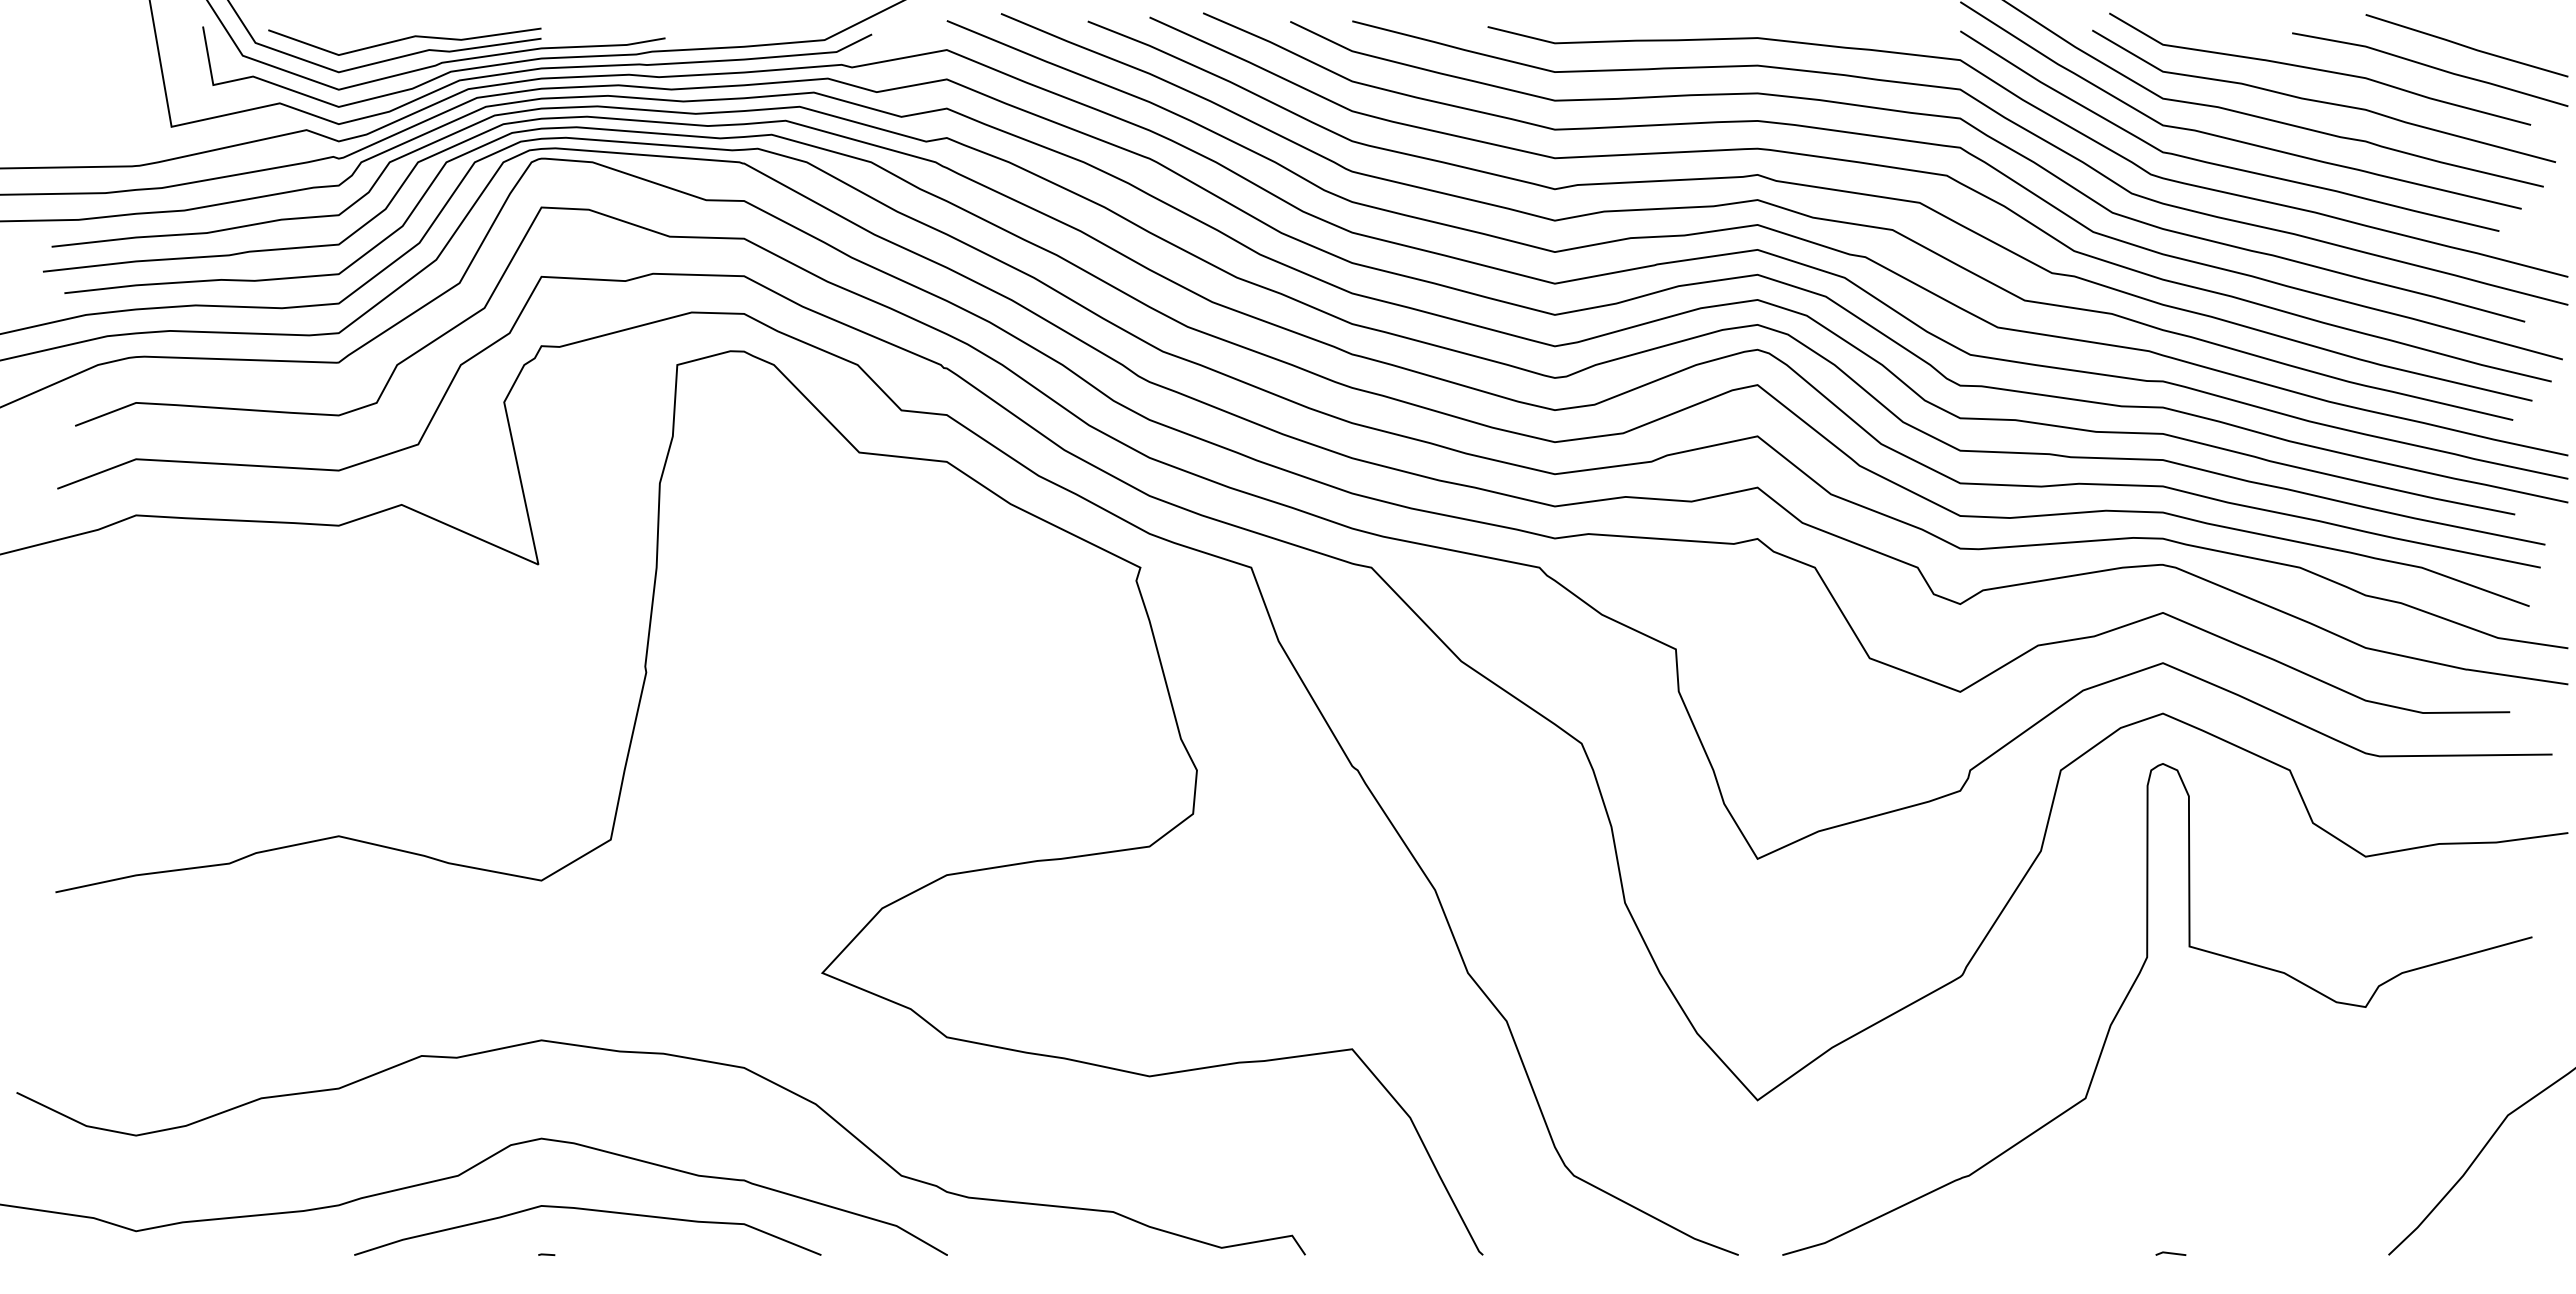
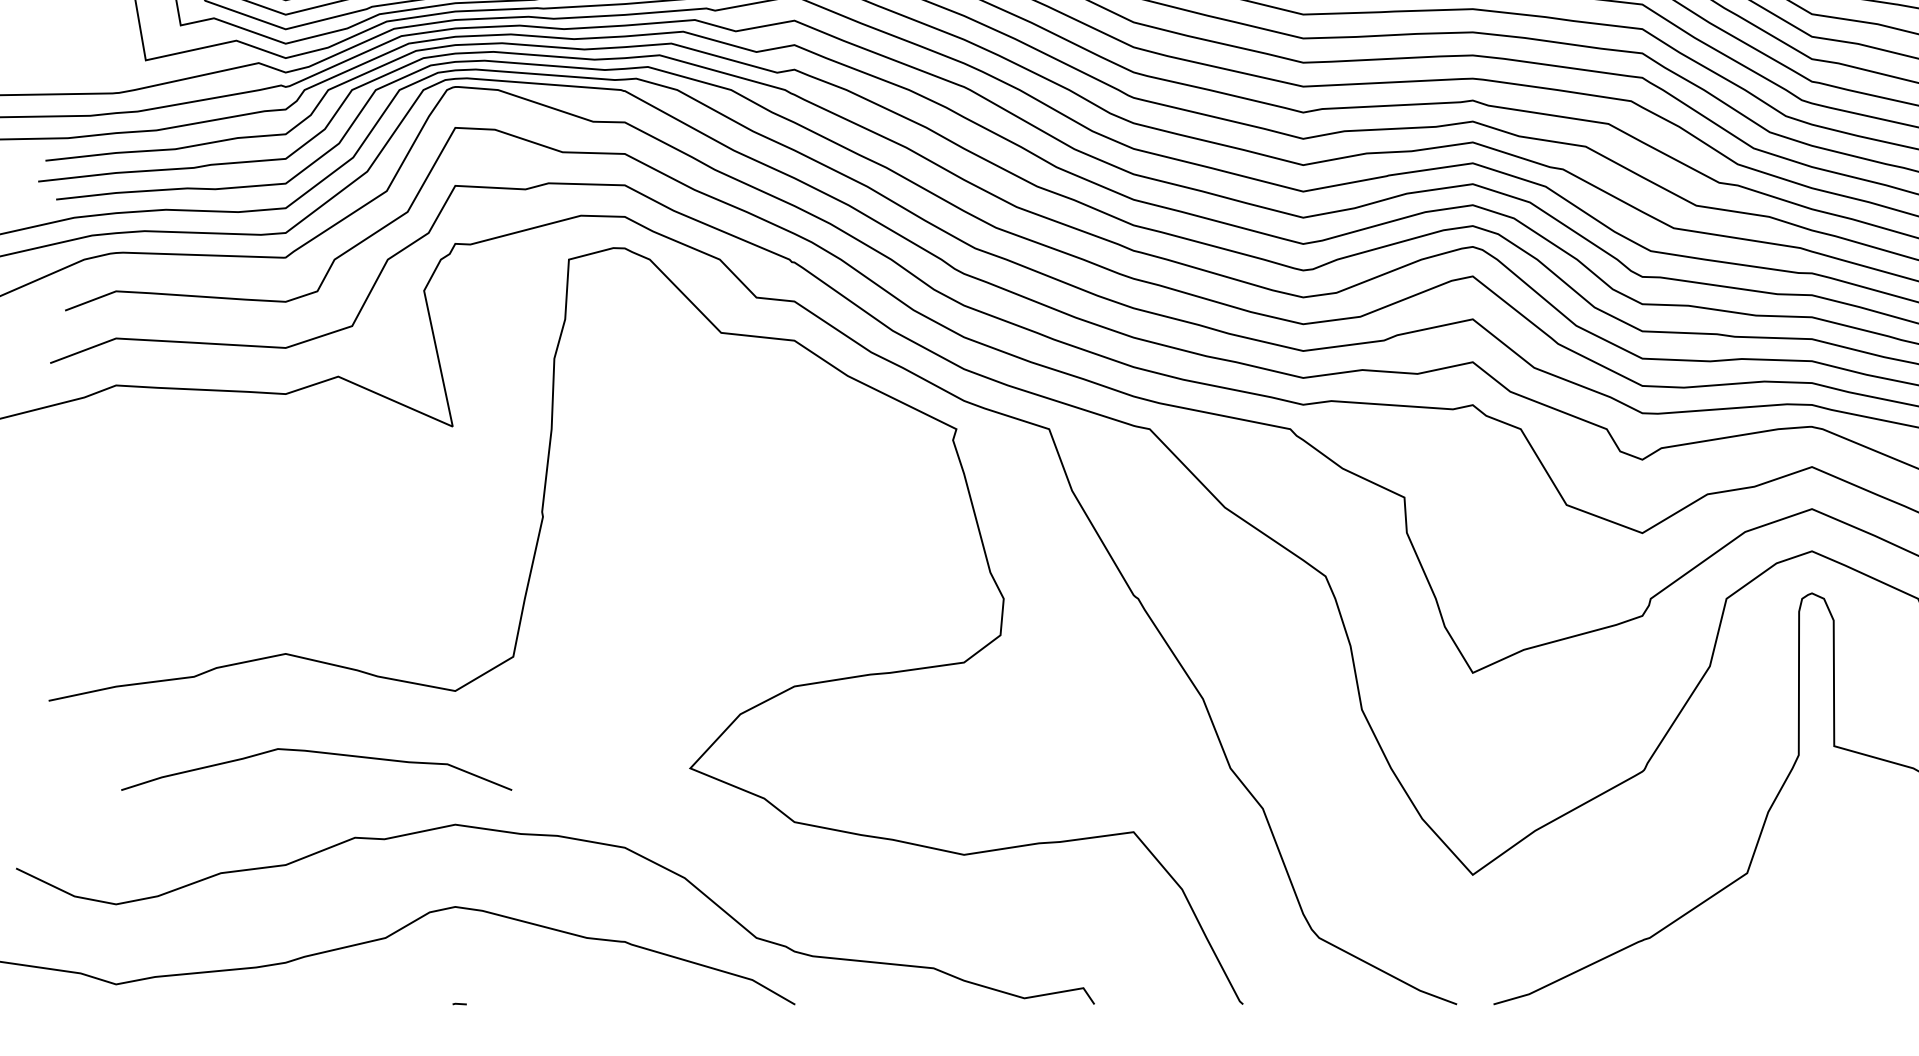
curve: (587, 1210) -> (316, 752), moved
line: (2170, 1253) -> (1818, 1003), removed

